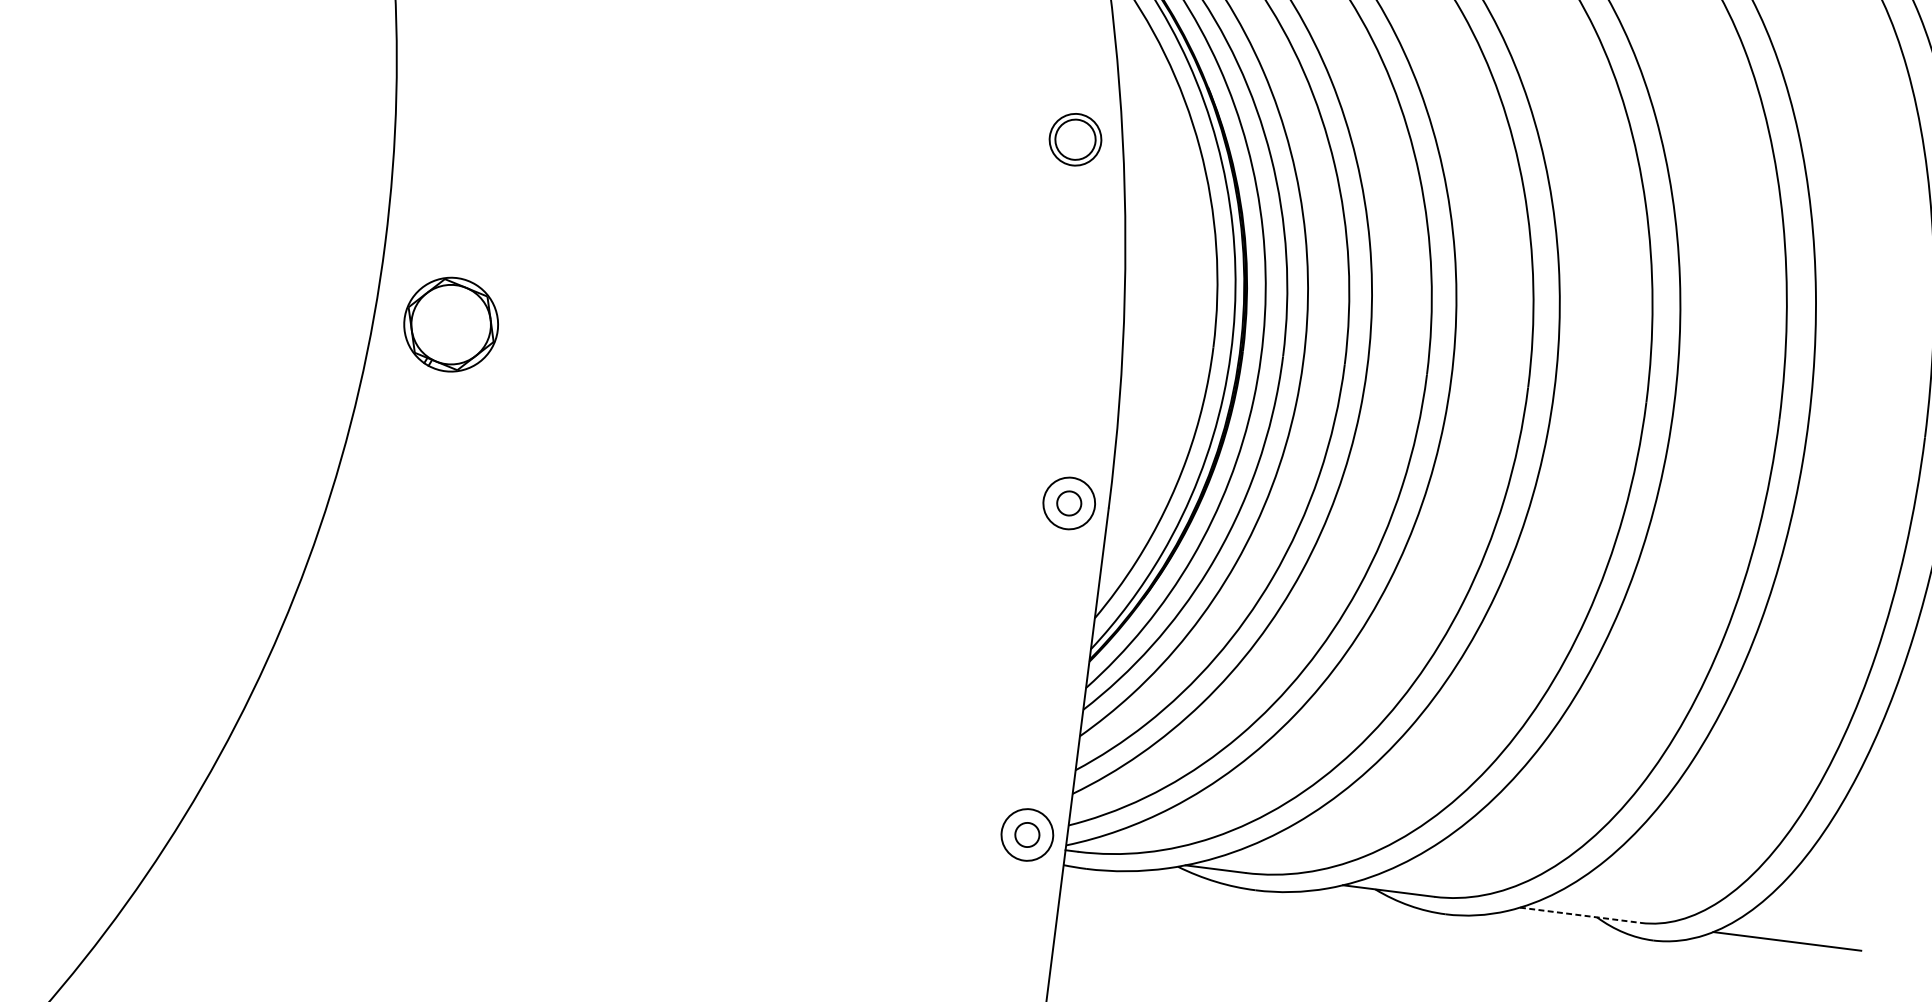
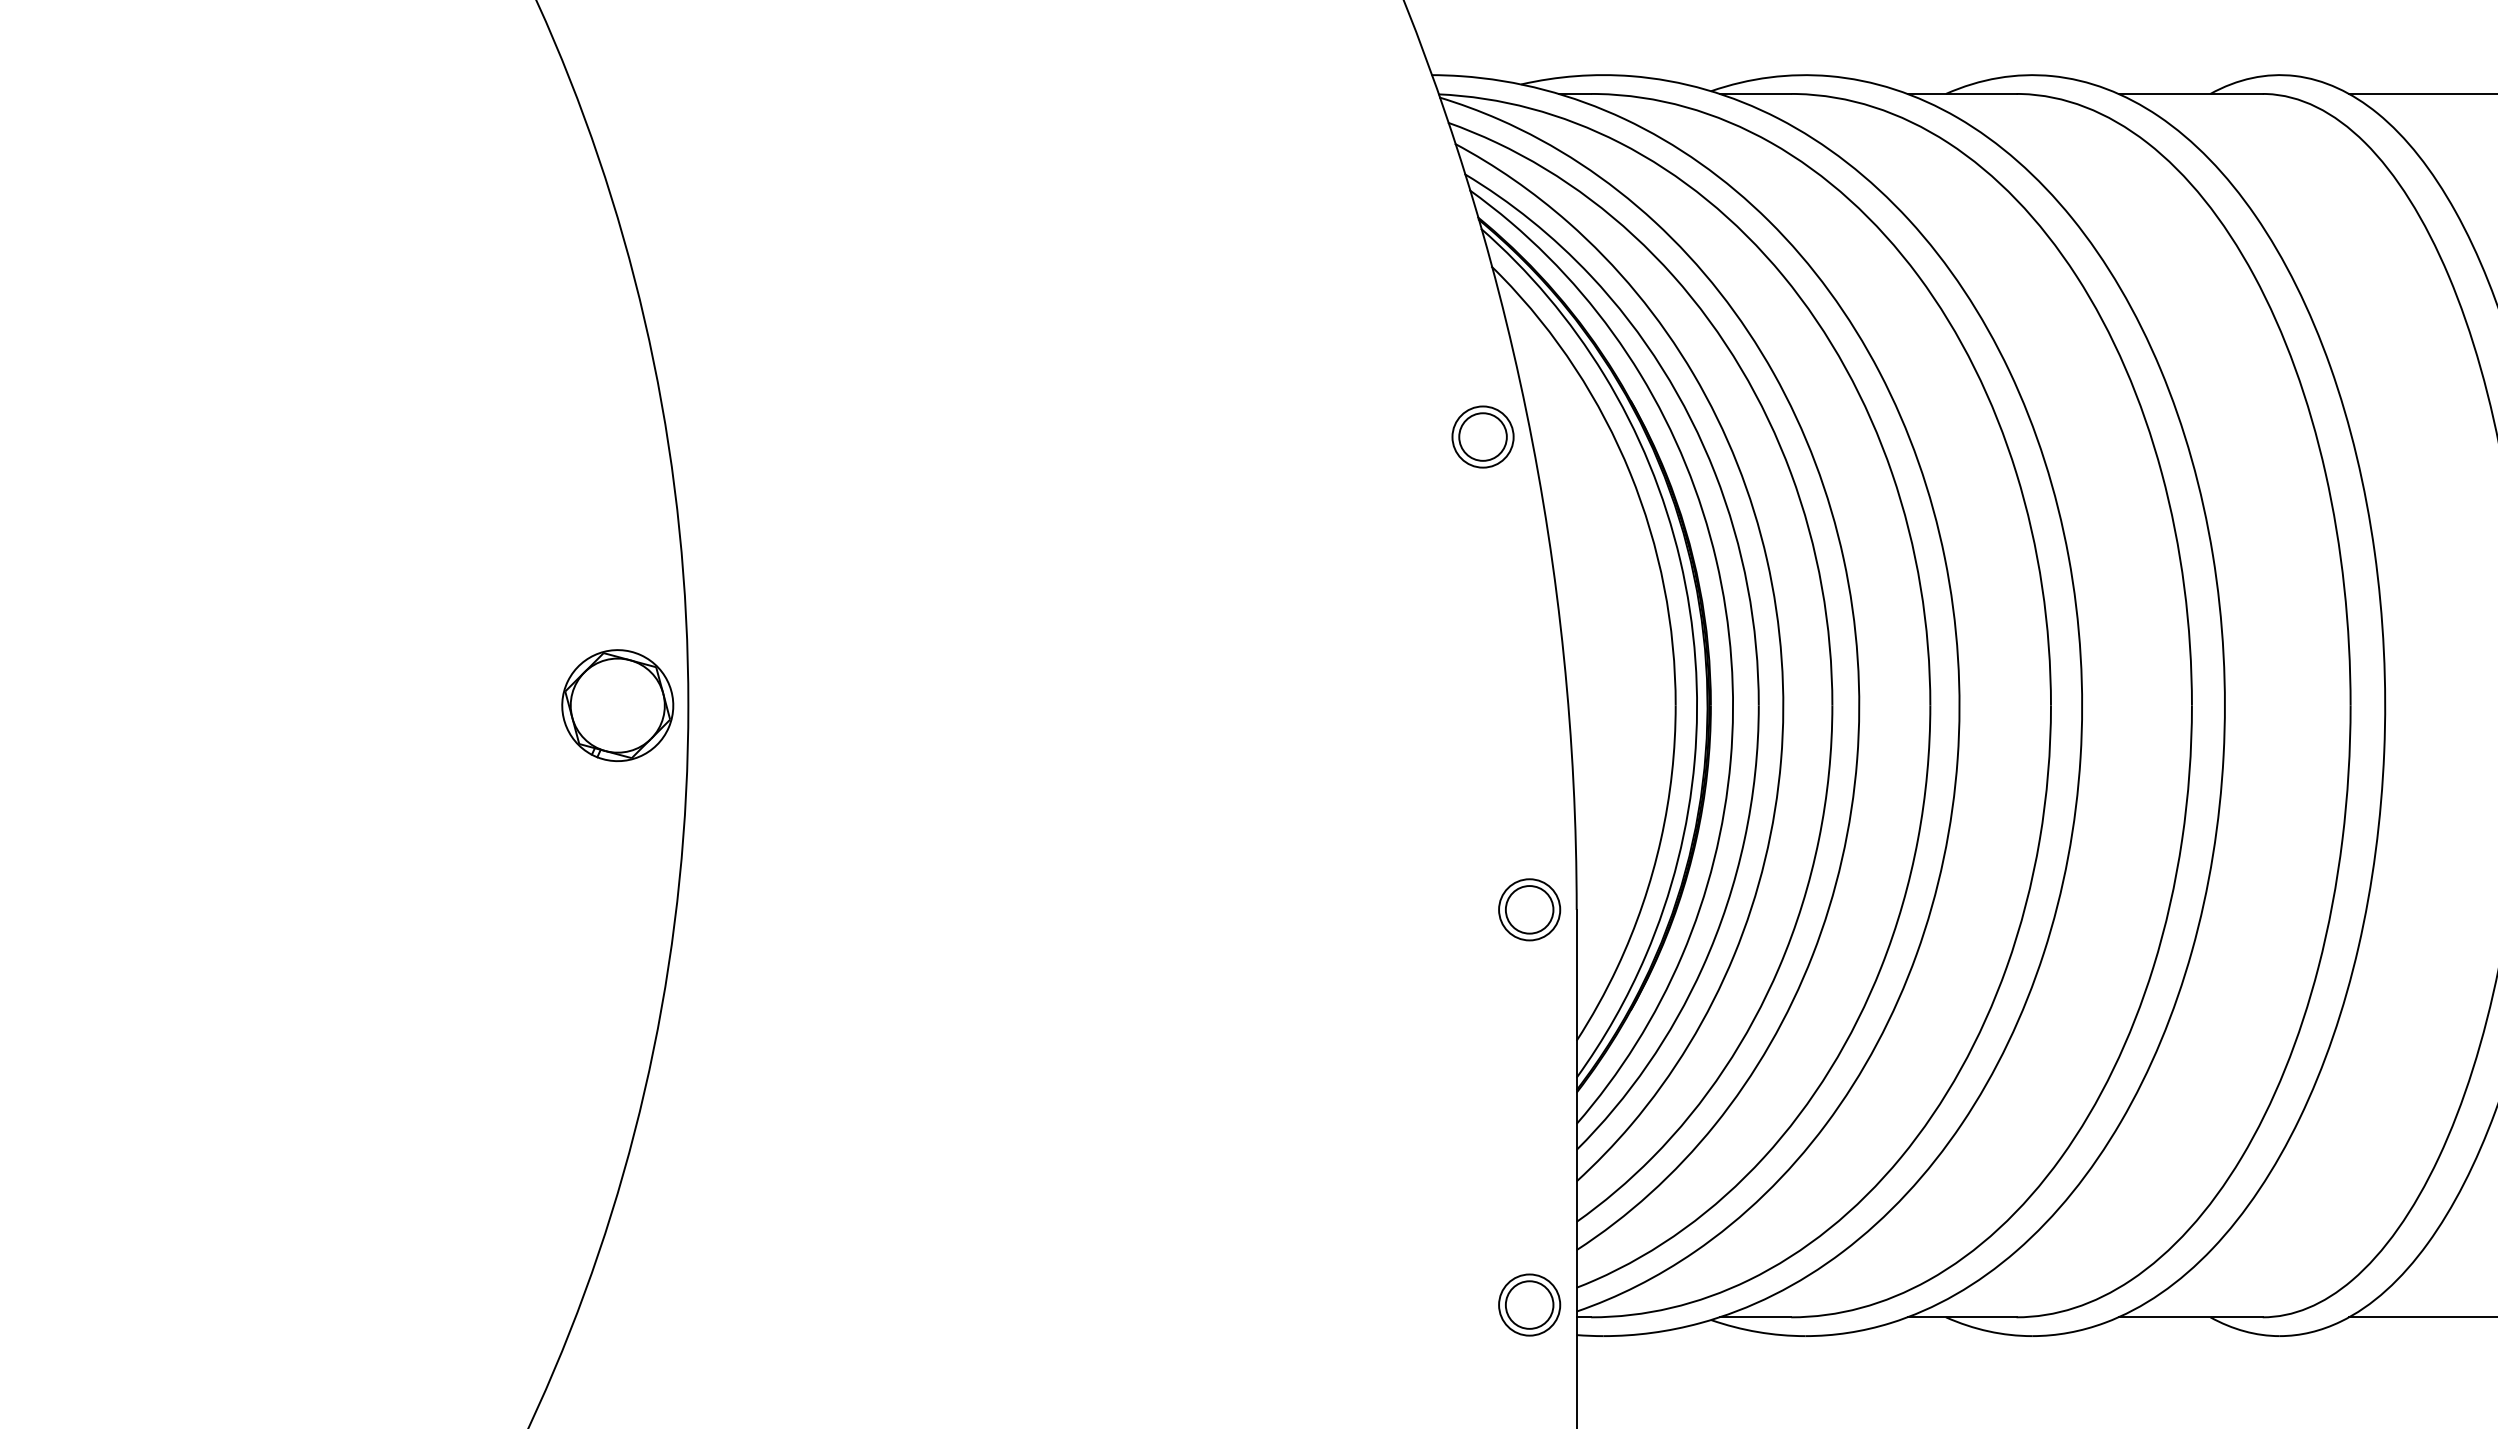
part: (1075, 139) -> (1482, 436), moved
part: (450, 324) -> (617, 705), moved
circle: (1069, 503) -> (1529, 909), size x1.67
circle: (1027, 834) -> (1529, 1304), size x1.67
line: (1581, 915) -> (2191, 1317), dashed -> solid

